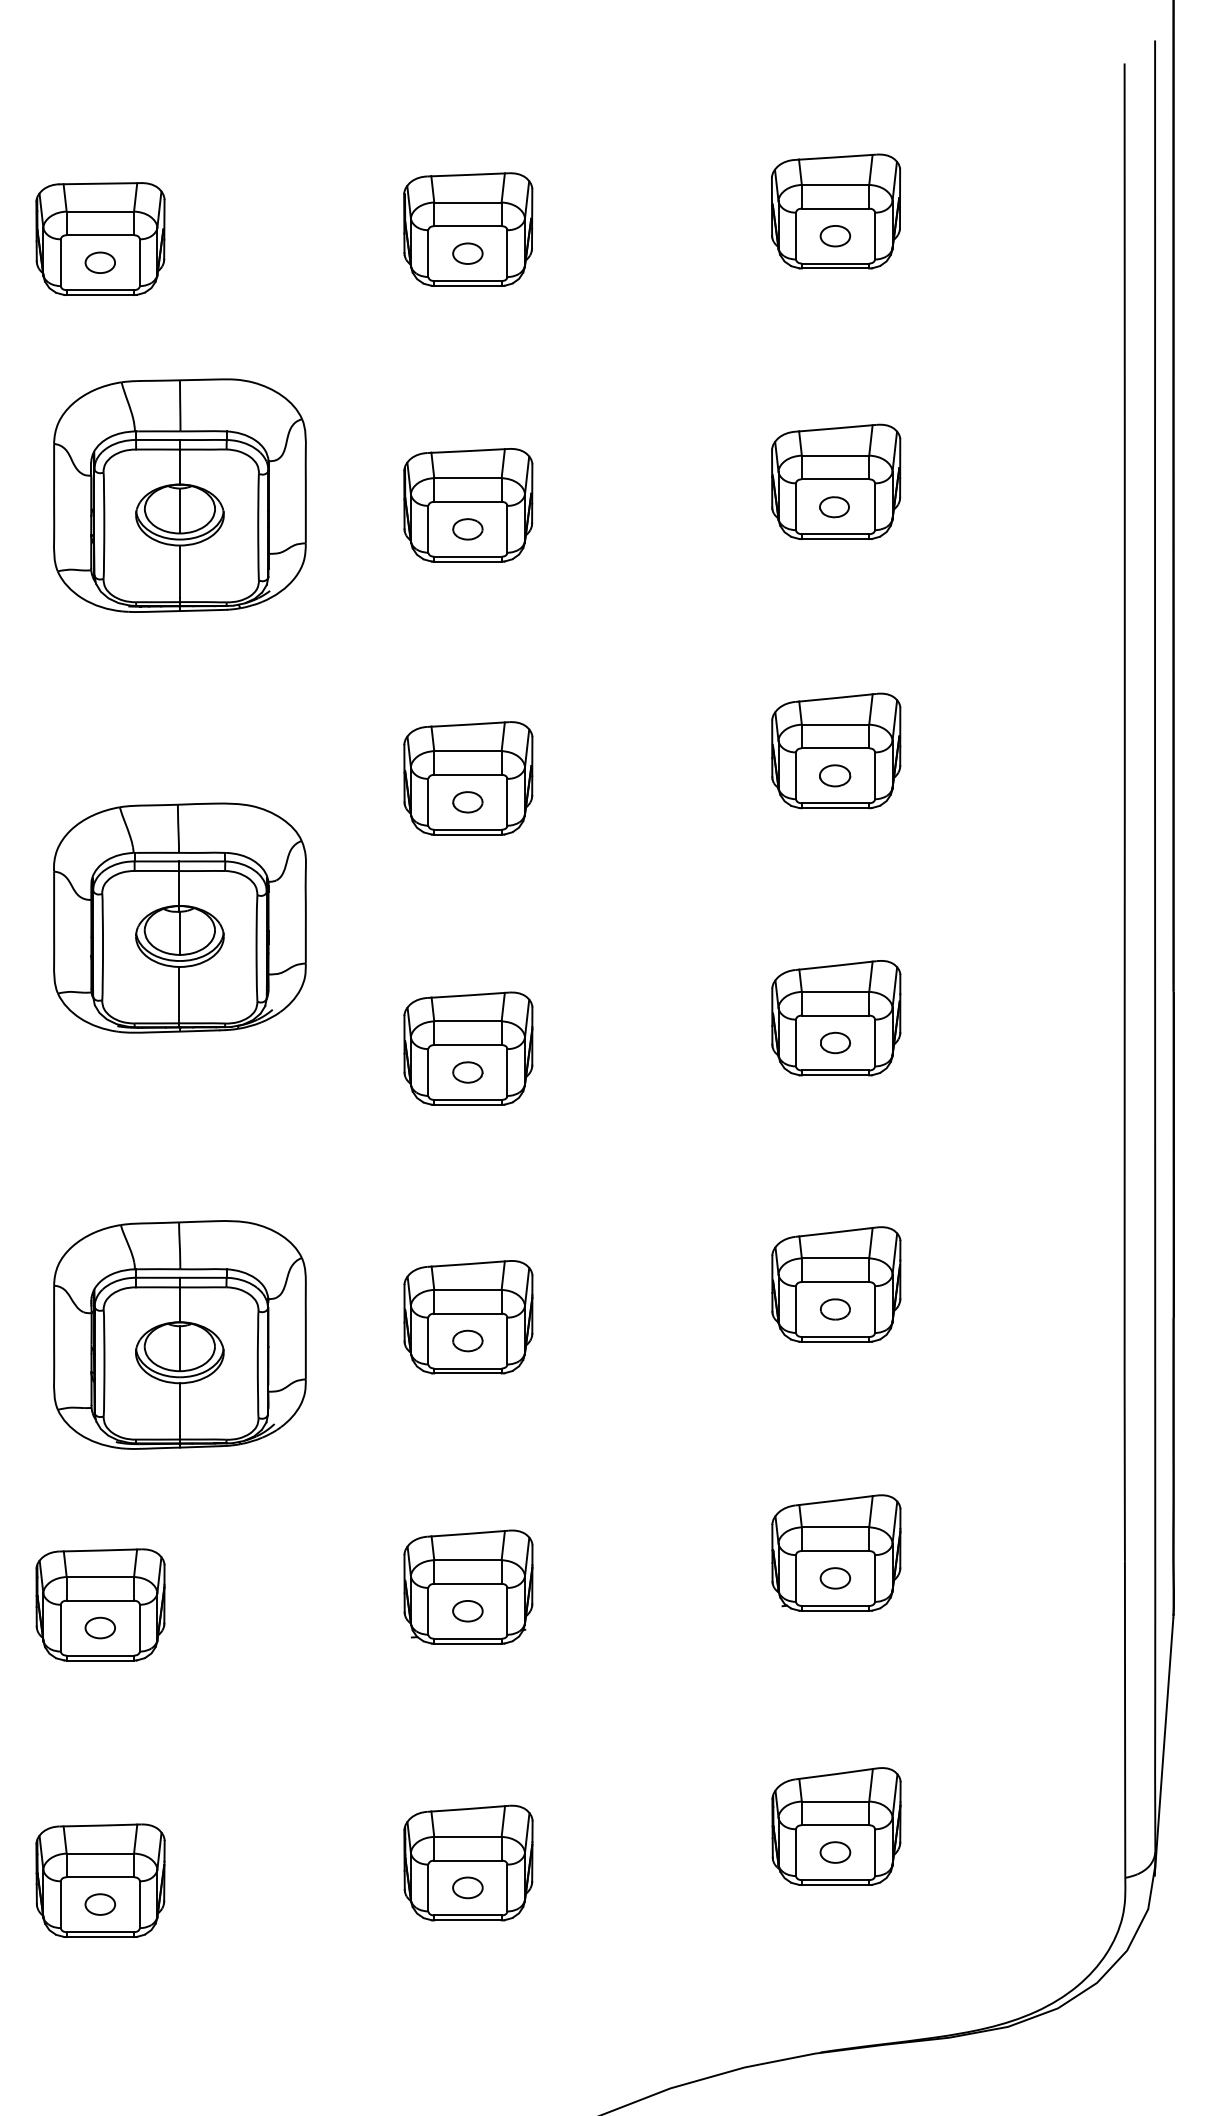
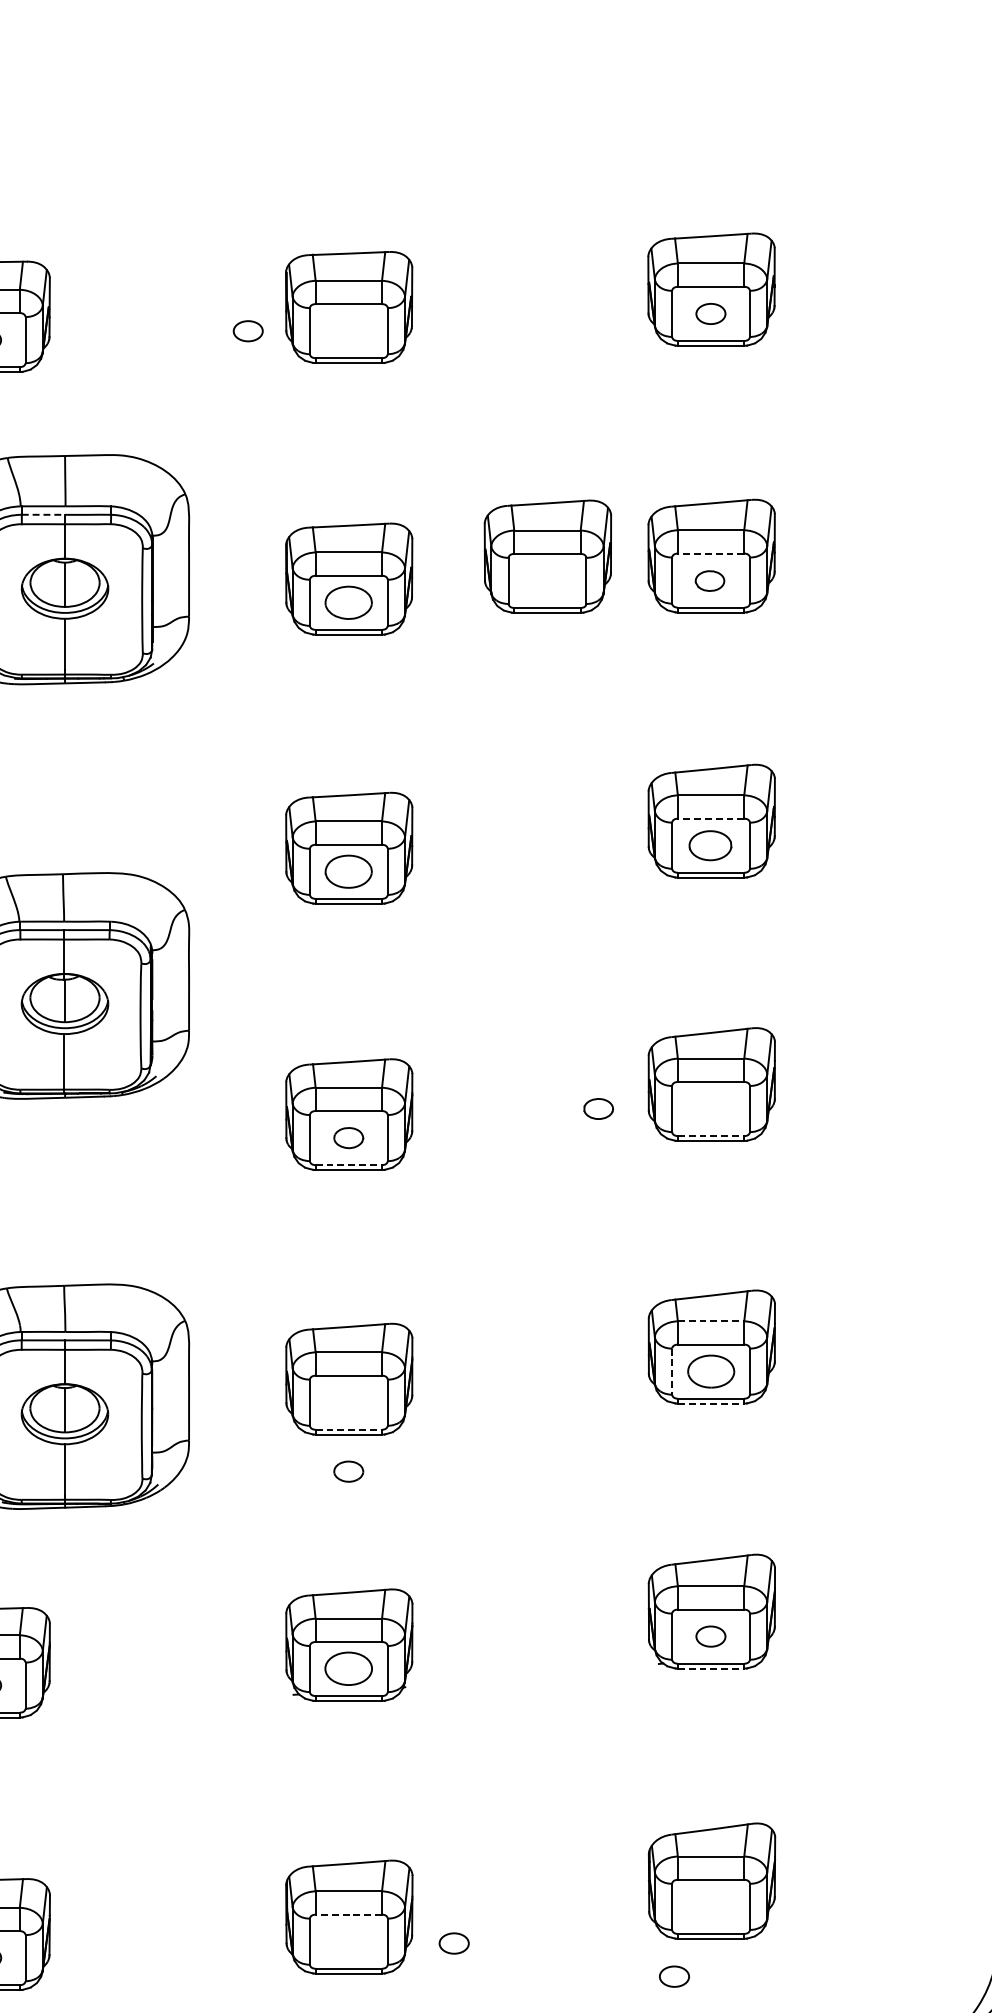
part: (467, 253) -> (247, 331), moved
line: (158, 440) -> (43, 515), solid -> dashed
line: (835, 479) -> (711, 553), solid -> dashed
part: (670, 482) -> (548, 556), added
part: (467, 529) -> (348, 603), size x1.6
line: (835, 748) -> (711, 818), solid -> dashed
part: (835, 775) -> (711, 845), size x1.4
part: (467, 802) -> (348, 872), size x1.6
part: (835, 1042) -> (598, 1108), moved
line: (835, 1070) -> (711, 1136), solid -> dashed
line: (467, 1099) -> (348, 1164), solid -> dashed
line: (835, 1258) -> (711, 1321), solid -> dashed
part: (834, 1309) -> (710, 1371), size x1.6
line: (796, 1310) -> (672, 1372), solid -> dashed
part: (467, 1340) -> (348, 1471), moved
line: (835, 1341) -> (711, 1403), solid -> dashed
line: (467, 1368) -> (348, 1429), solid -> dashed
line: (835, 1610) -> (711, 1668), solid -> dashed
part: (467, 1611) -> (348, 1669), size x1.6
part: (835, 1852) -> (674, 1976), moved
line: (467, 1860) -> (348, 1914), solid -> dashed
part: (467, 1887) -> (453, 1943), moved

